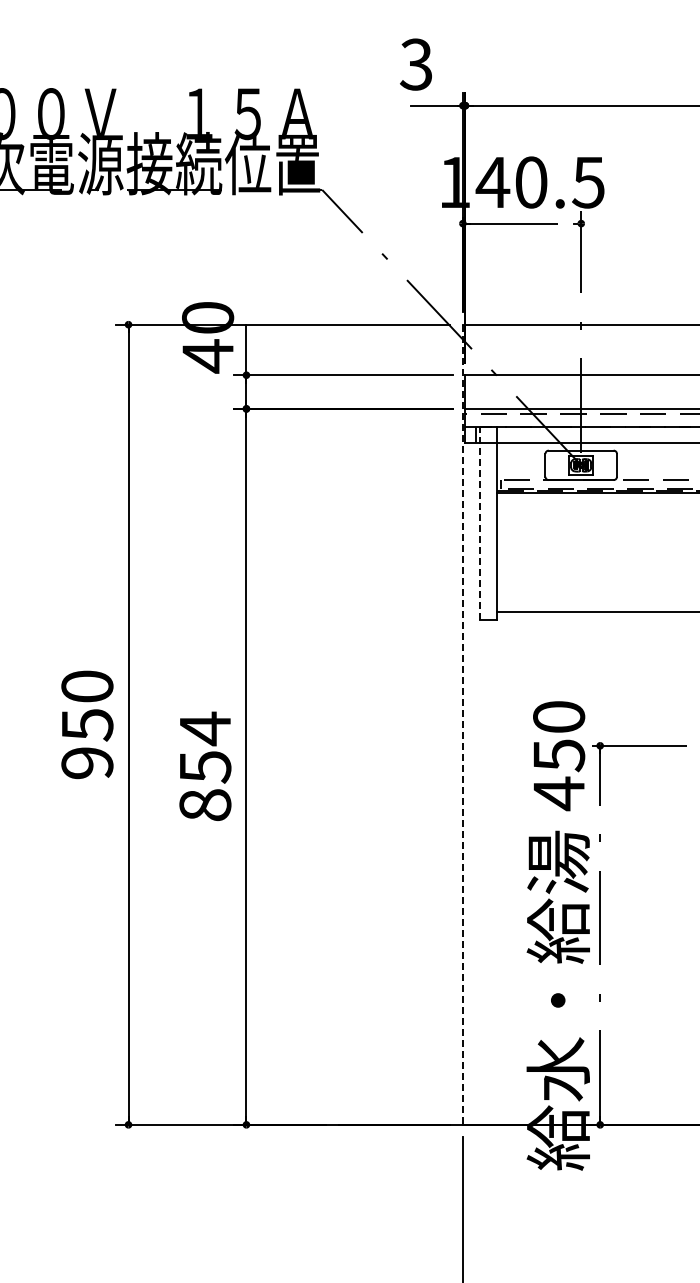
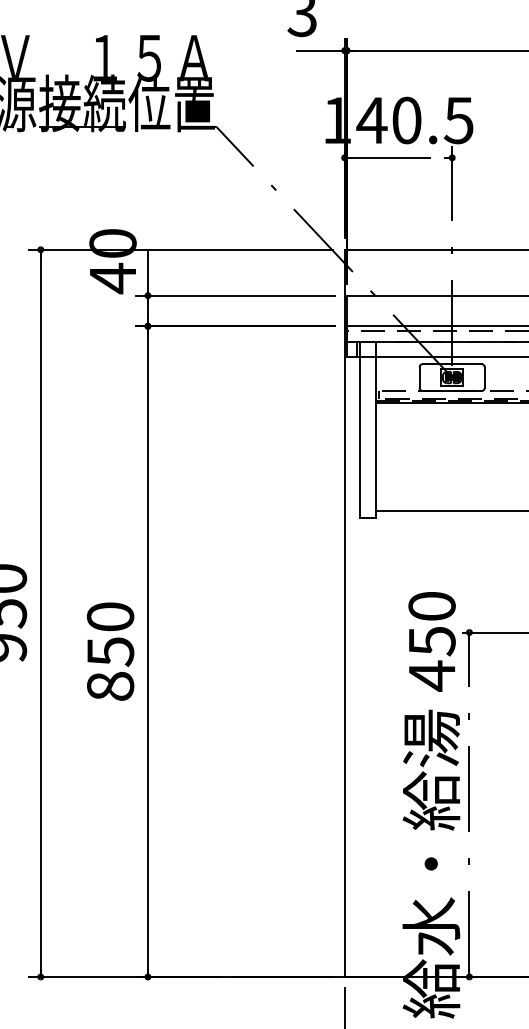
line: (480, 523) -> (360, 430), dashed -> solid
line: (462, 725) -> (344, 614), dashed -> solid
text: (205, 728) -> (110, 616), 854 -> 850

